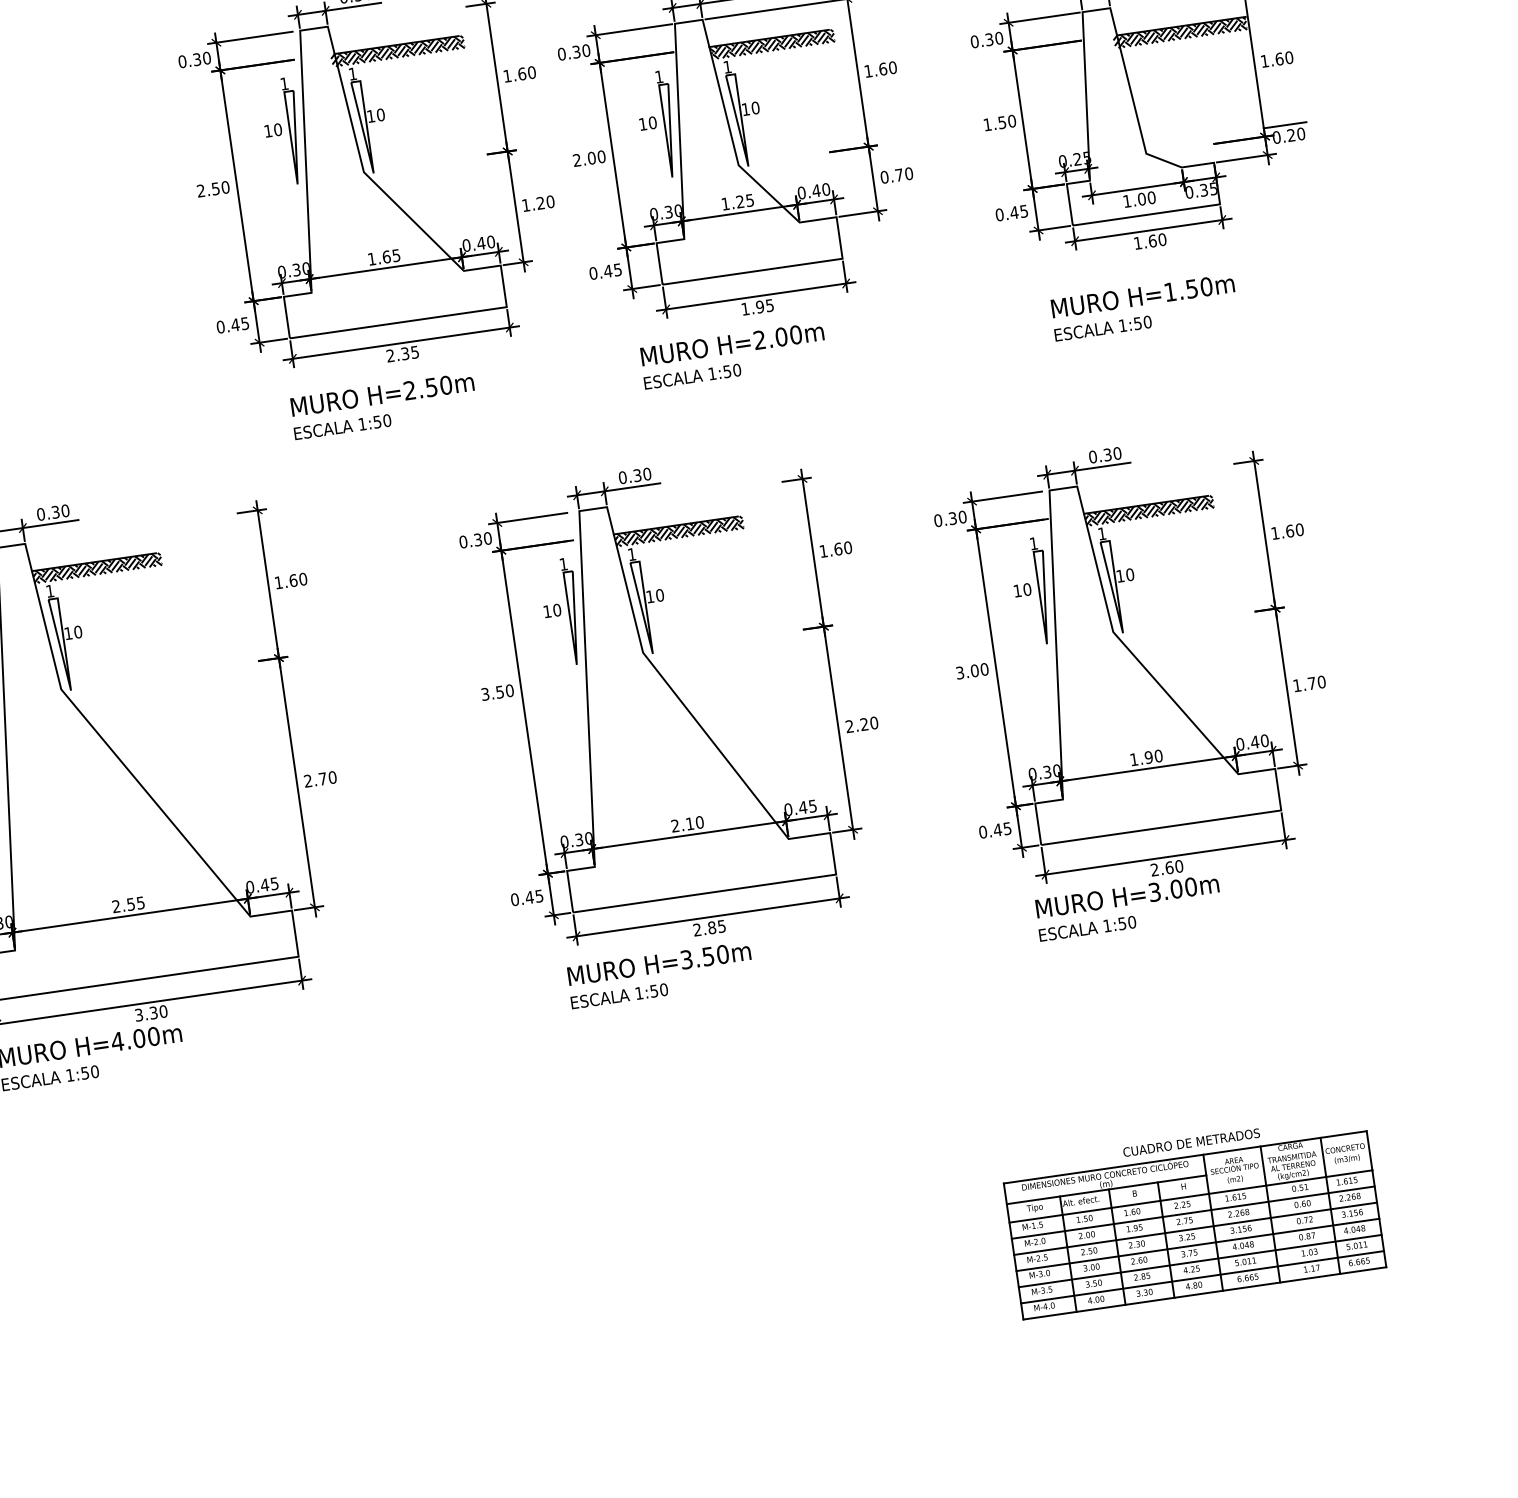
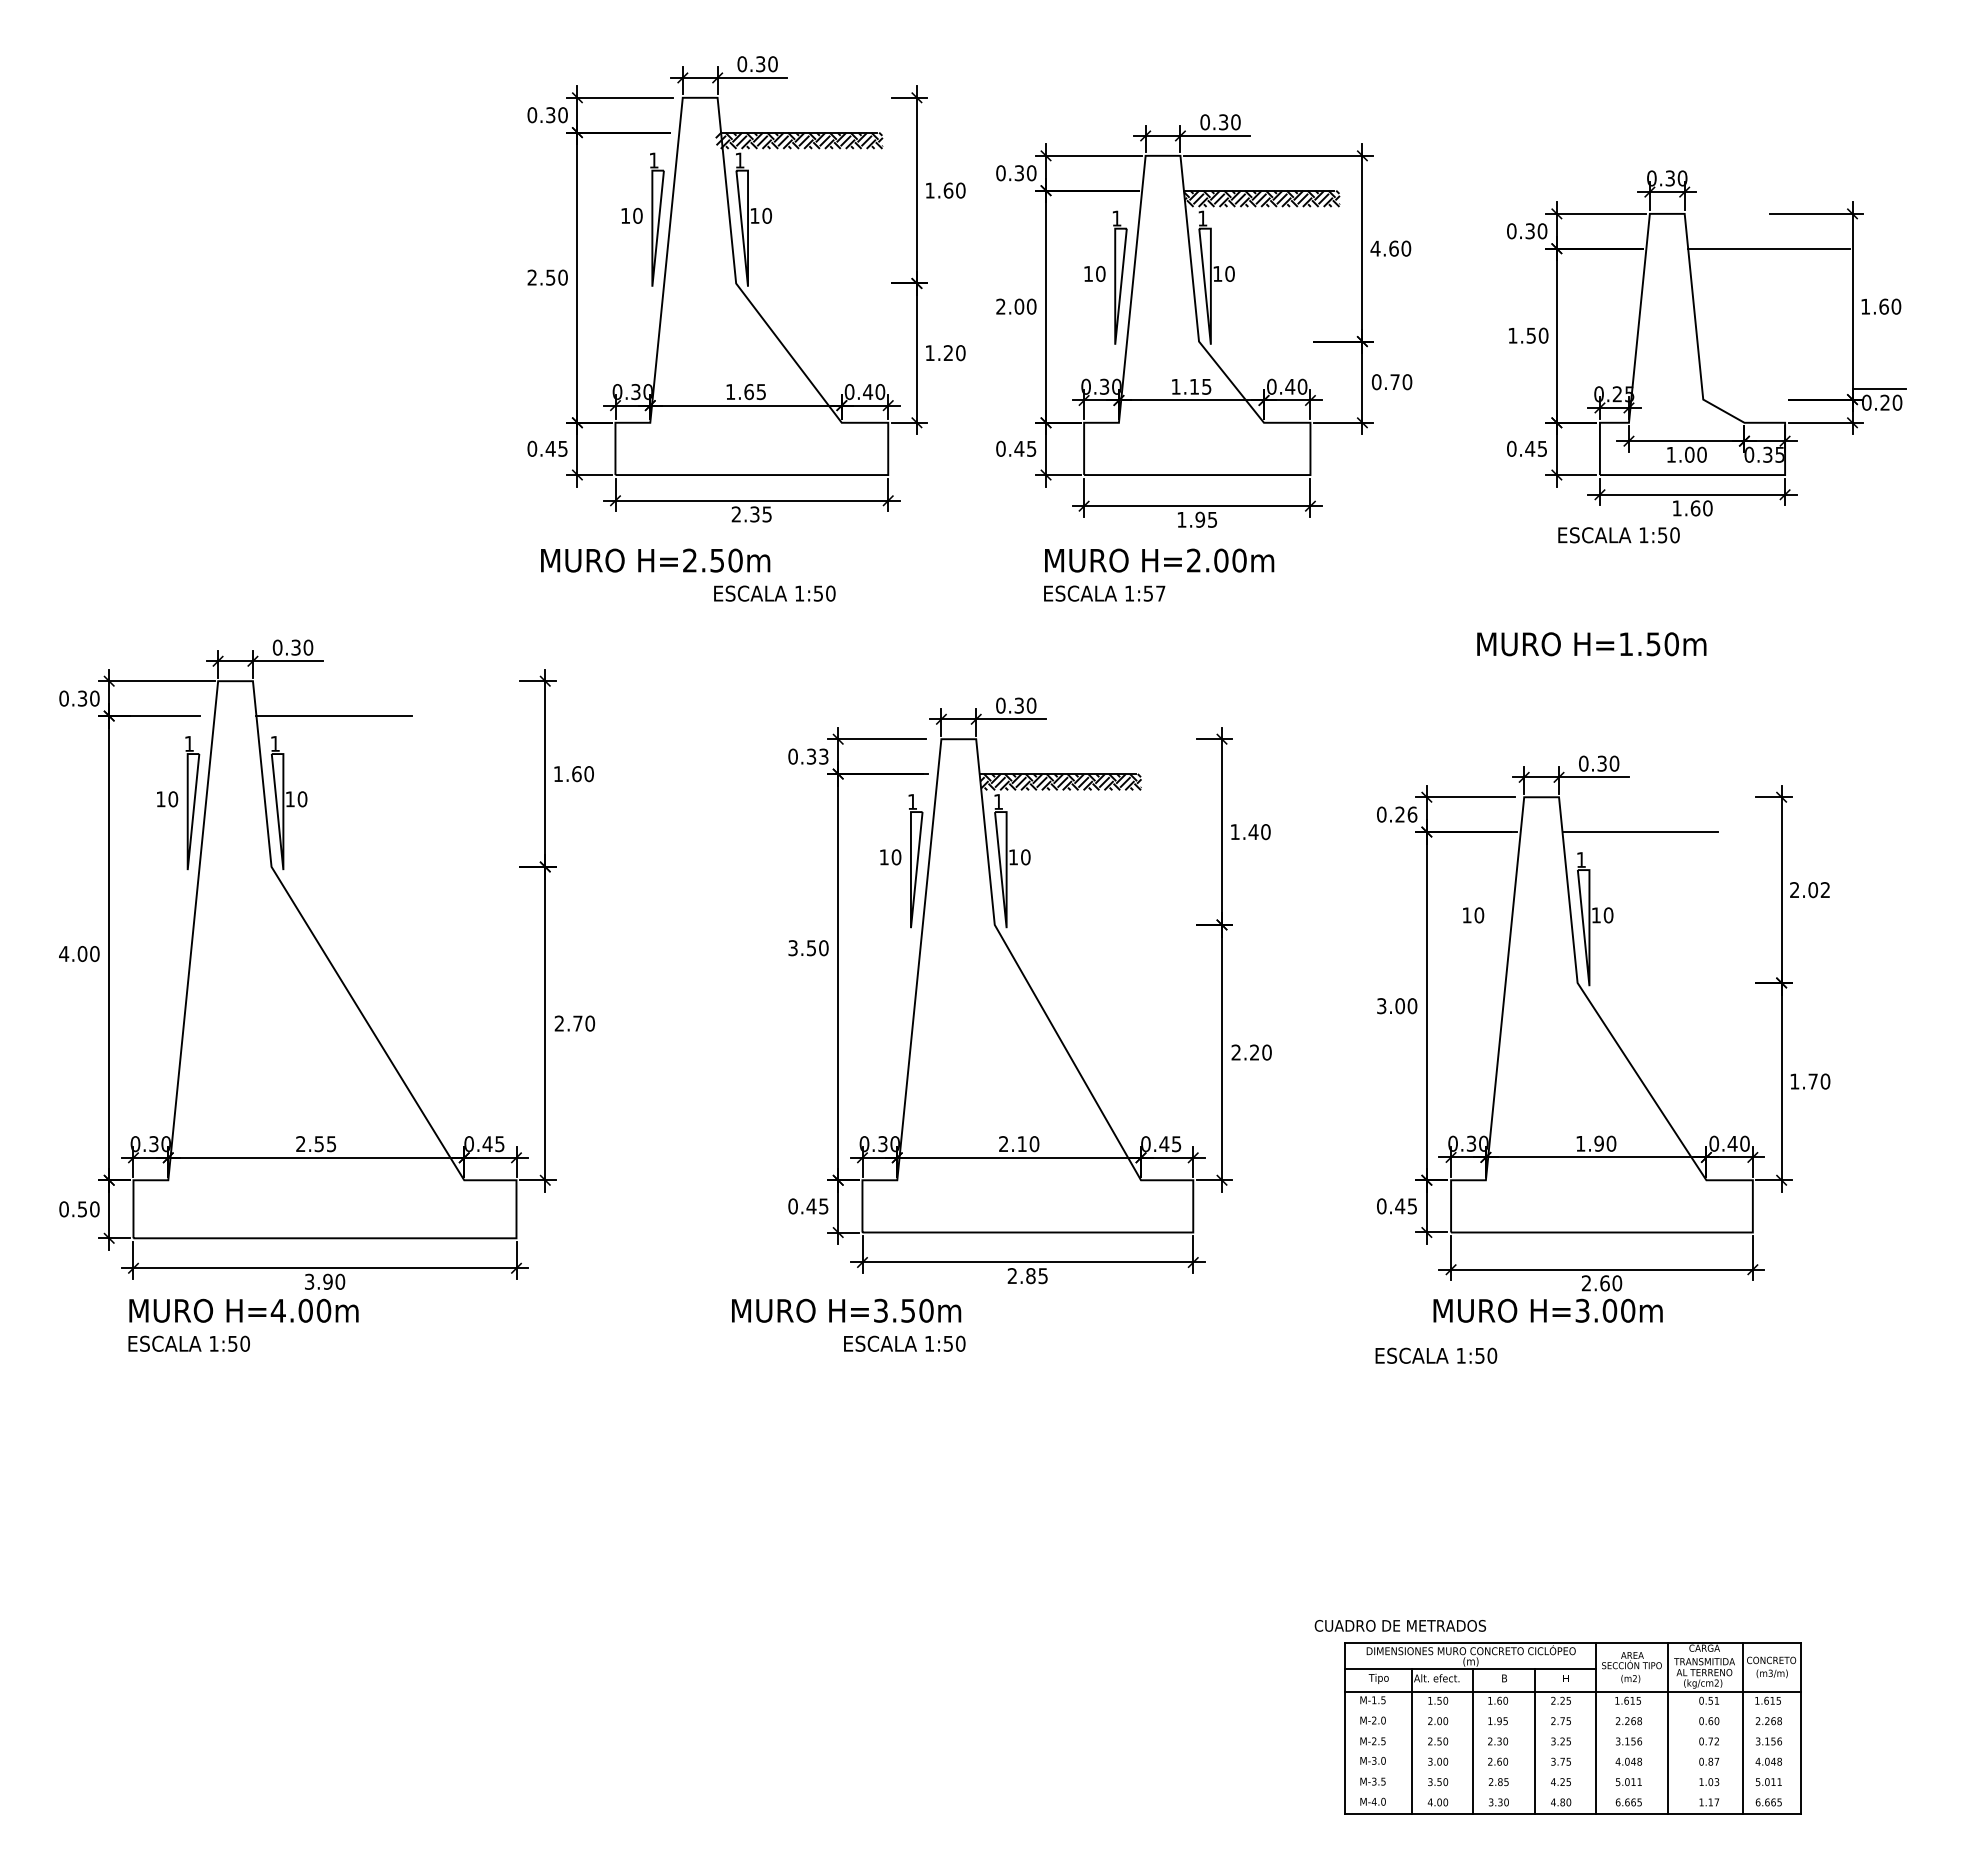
hatch: (1179, 32) -> (1765, 256), removed
text: (868, 71) -> (1375, 248), 1.60 -> 4.60
text: (739, 201) -> (1193, 386), 1.25 -> 1.15
text: (1142, 296) -> (1591, 644), moved
text: (1102, 328) -> (1618, 535), moved
text: (736, 370) -> (1160, 593), 1:50 -> 1:57
text: (382, 394) -> (655, 560), moved
text: (342, 426) -> (774, 593), moved
hatch: (1149, 511) -> (1643, 840), removed
text: (957, 517) -> (1406, 814), 0.30 -> 0.26
text: (1287, 531) -> (1810, 890), 1.60 -> 2.02
text: (487, 538) -> (823, 756), 0.30 -> 0.33
text: (838, 549) -> (1253, 832), 1.60 -> 1.40
hatch: (97, 568) -> (337, 724), removed
part: (1043, 590) -> (1498, 919), removed
text: (1087, 928) -> (1436, 1355), moved
text: (659, 963) -> (846, 1310), moved
text: (153, 1012) -> (327, 1281), 3.30 -> 3.90
text: (1191, 1142) -> (1400, 1625), moved
line: (1192, 1212) -> (1572, 1712), removed
line: (1195, 1228) -> (1572, 1732), removed
line: (1197, 1244) -> (1572, 1752), removed
line: (1199, 1261) -> (1572, 1773), removed
line: (1202, 1277) -> (1572, 1793), removed

